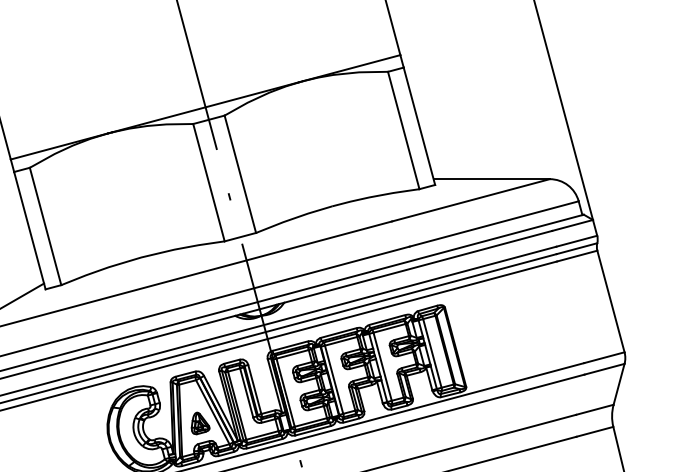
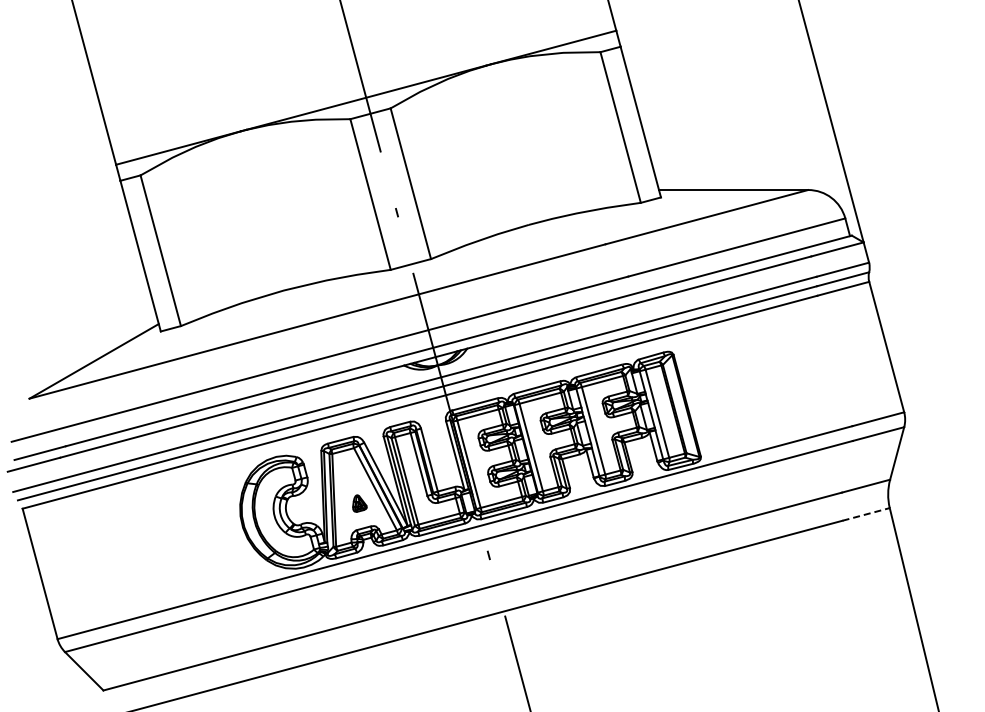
part: (200, 423) -> (359, 503), size x0.6
line: (595, 431) -> (866, 514), solid -> dashed

